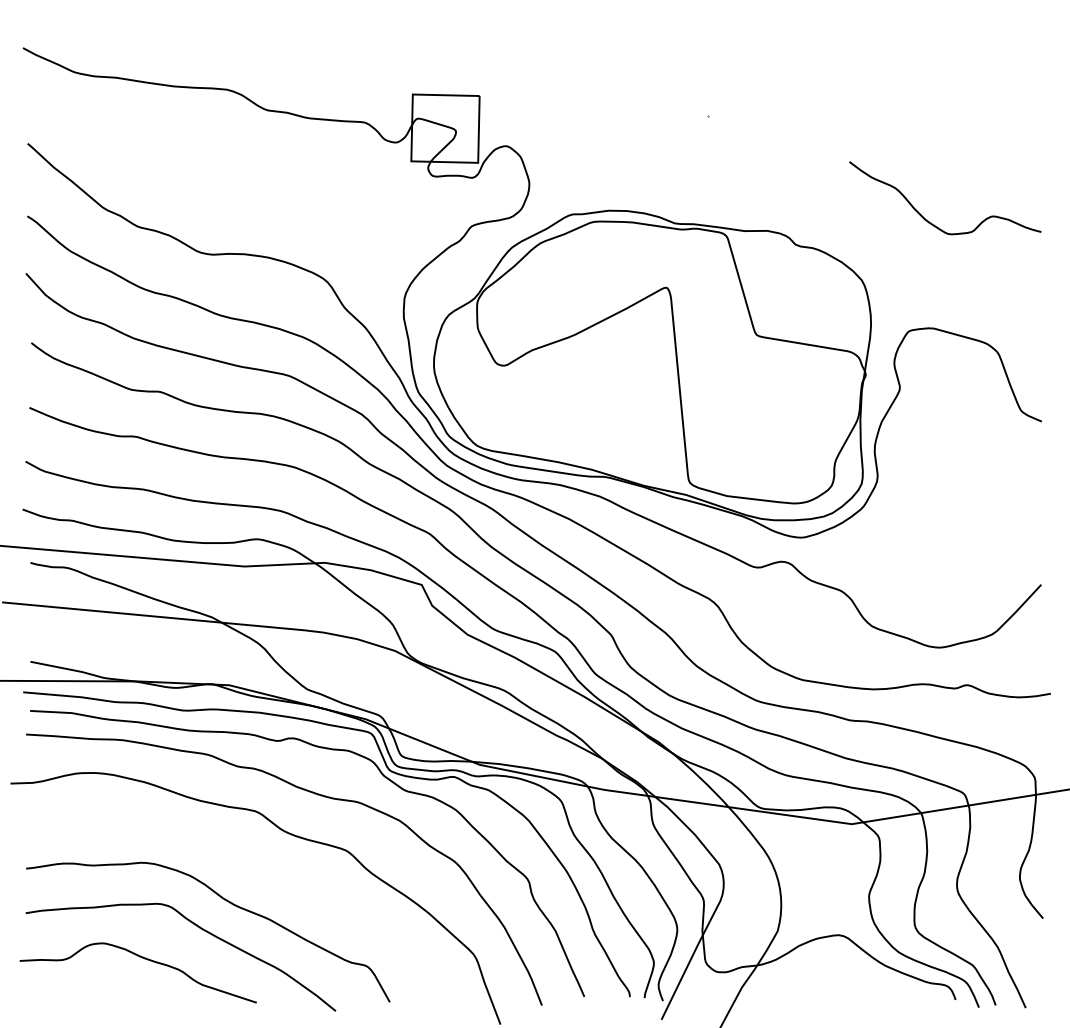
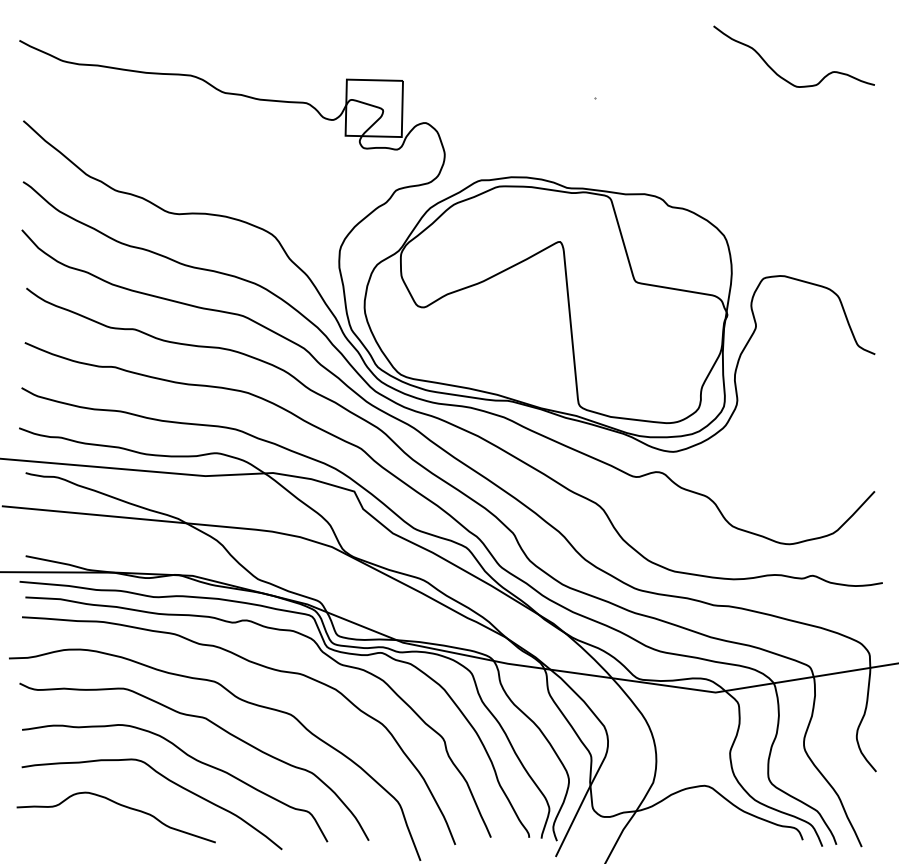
curve: (931, 222) -> (782, 77), moved
curve: (257, 864) -> (216, 726), added

